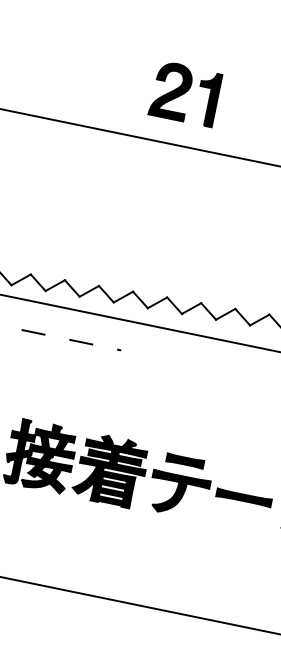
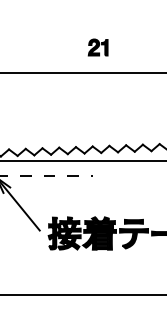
part: (183, 93) -> (97, 47), size x0.6

